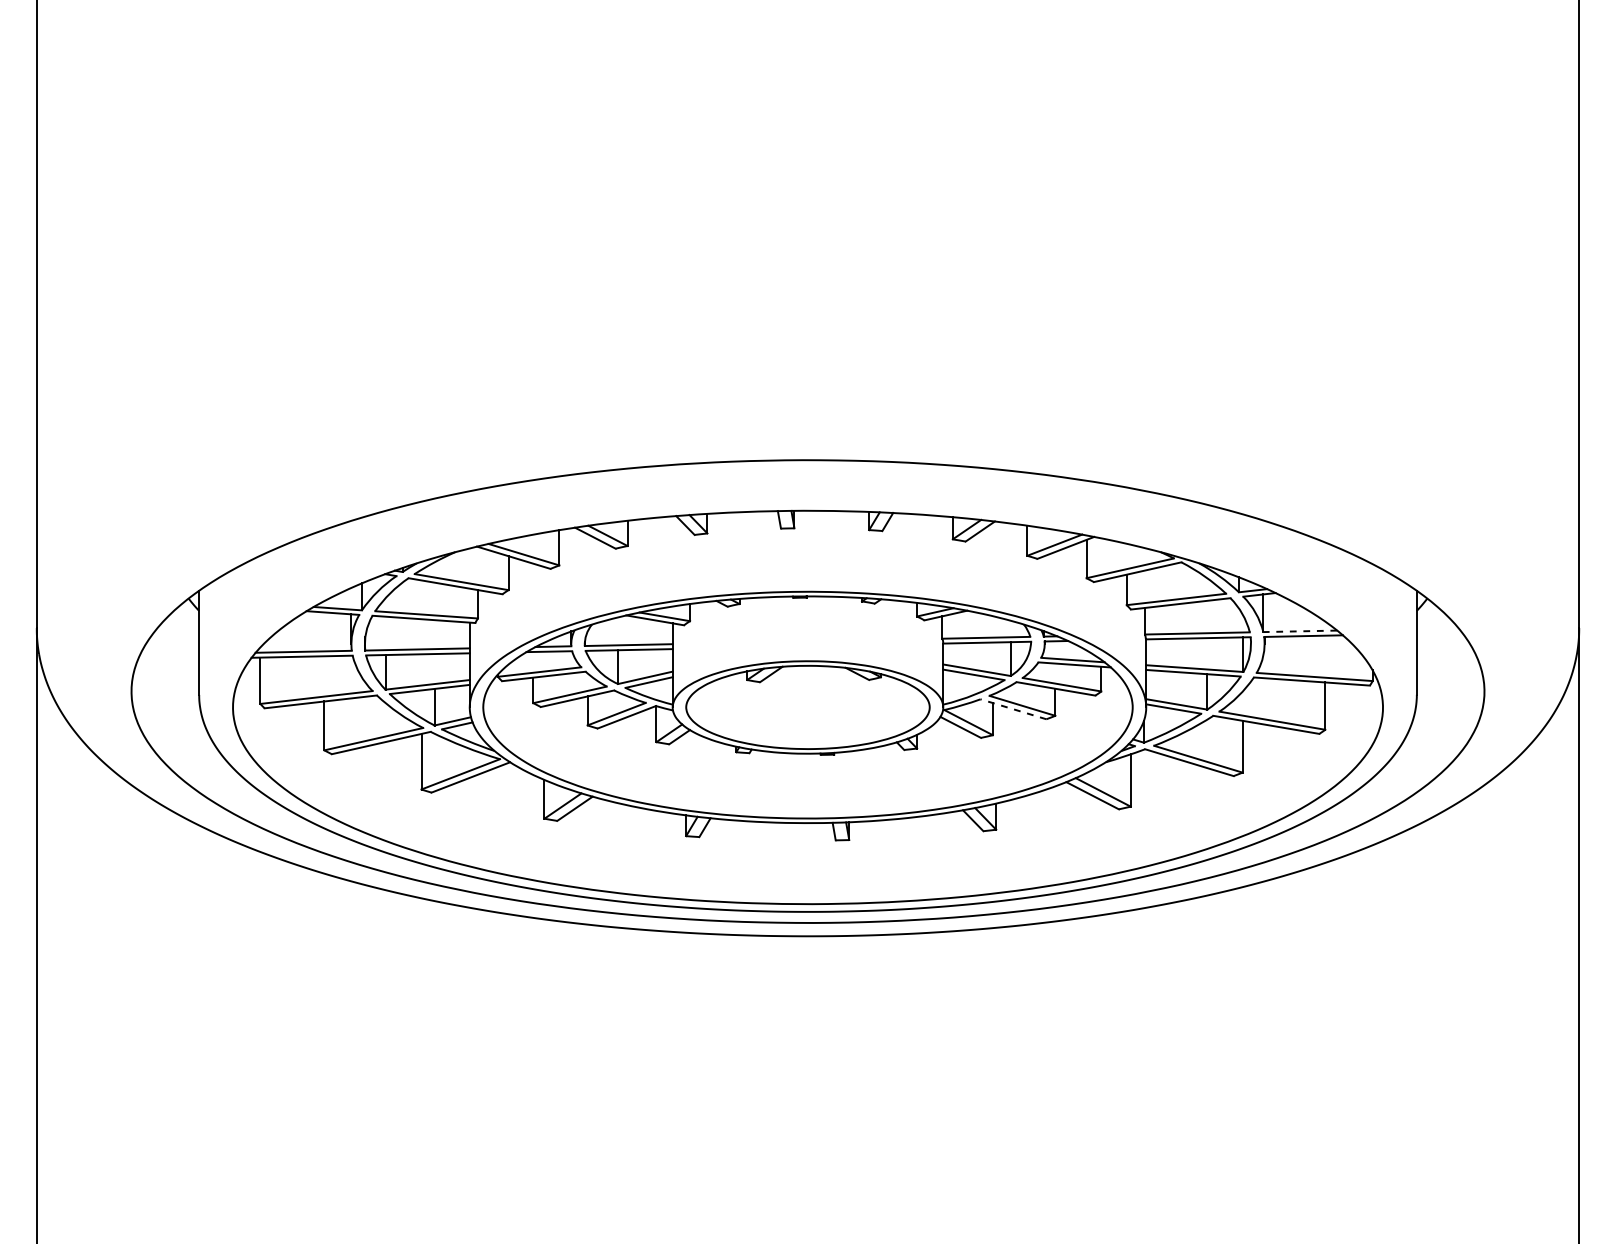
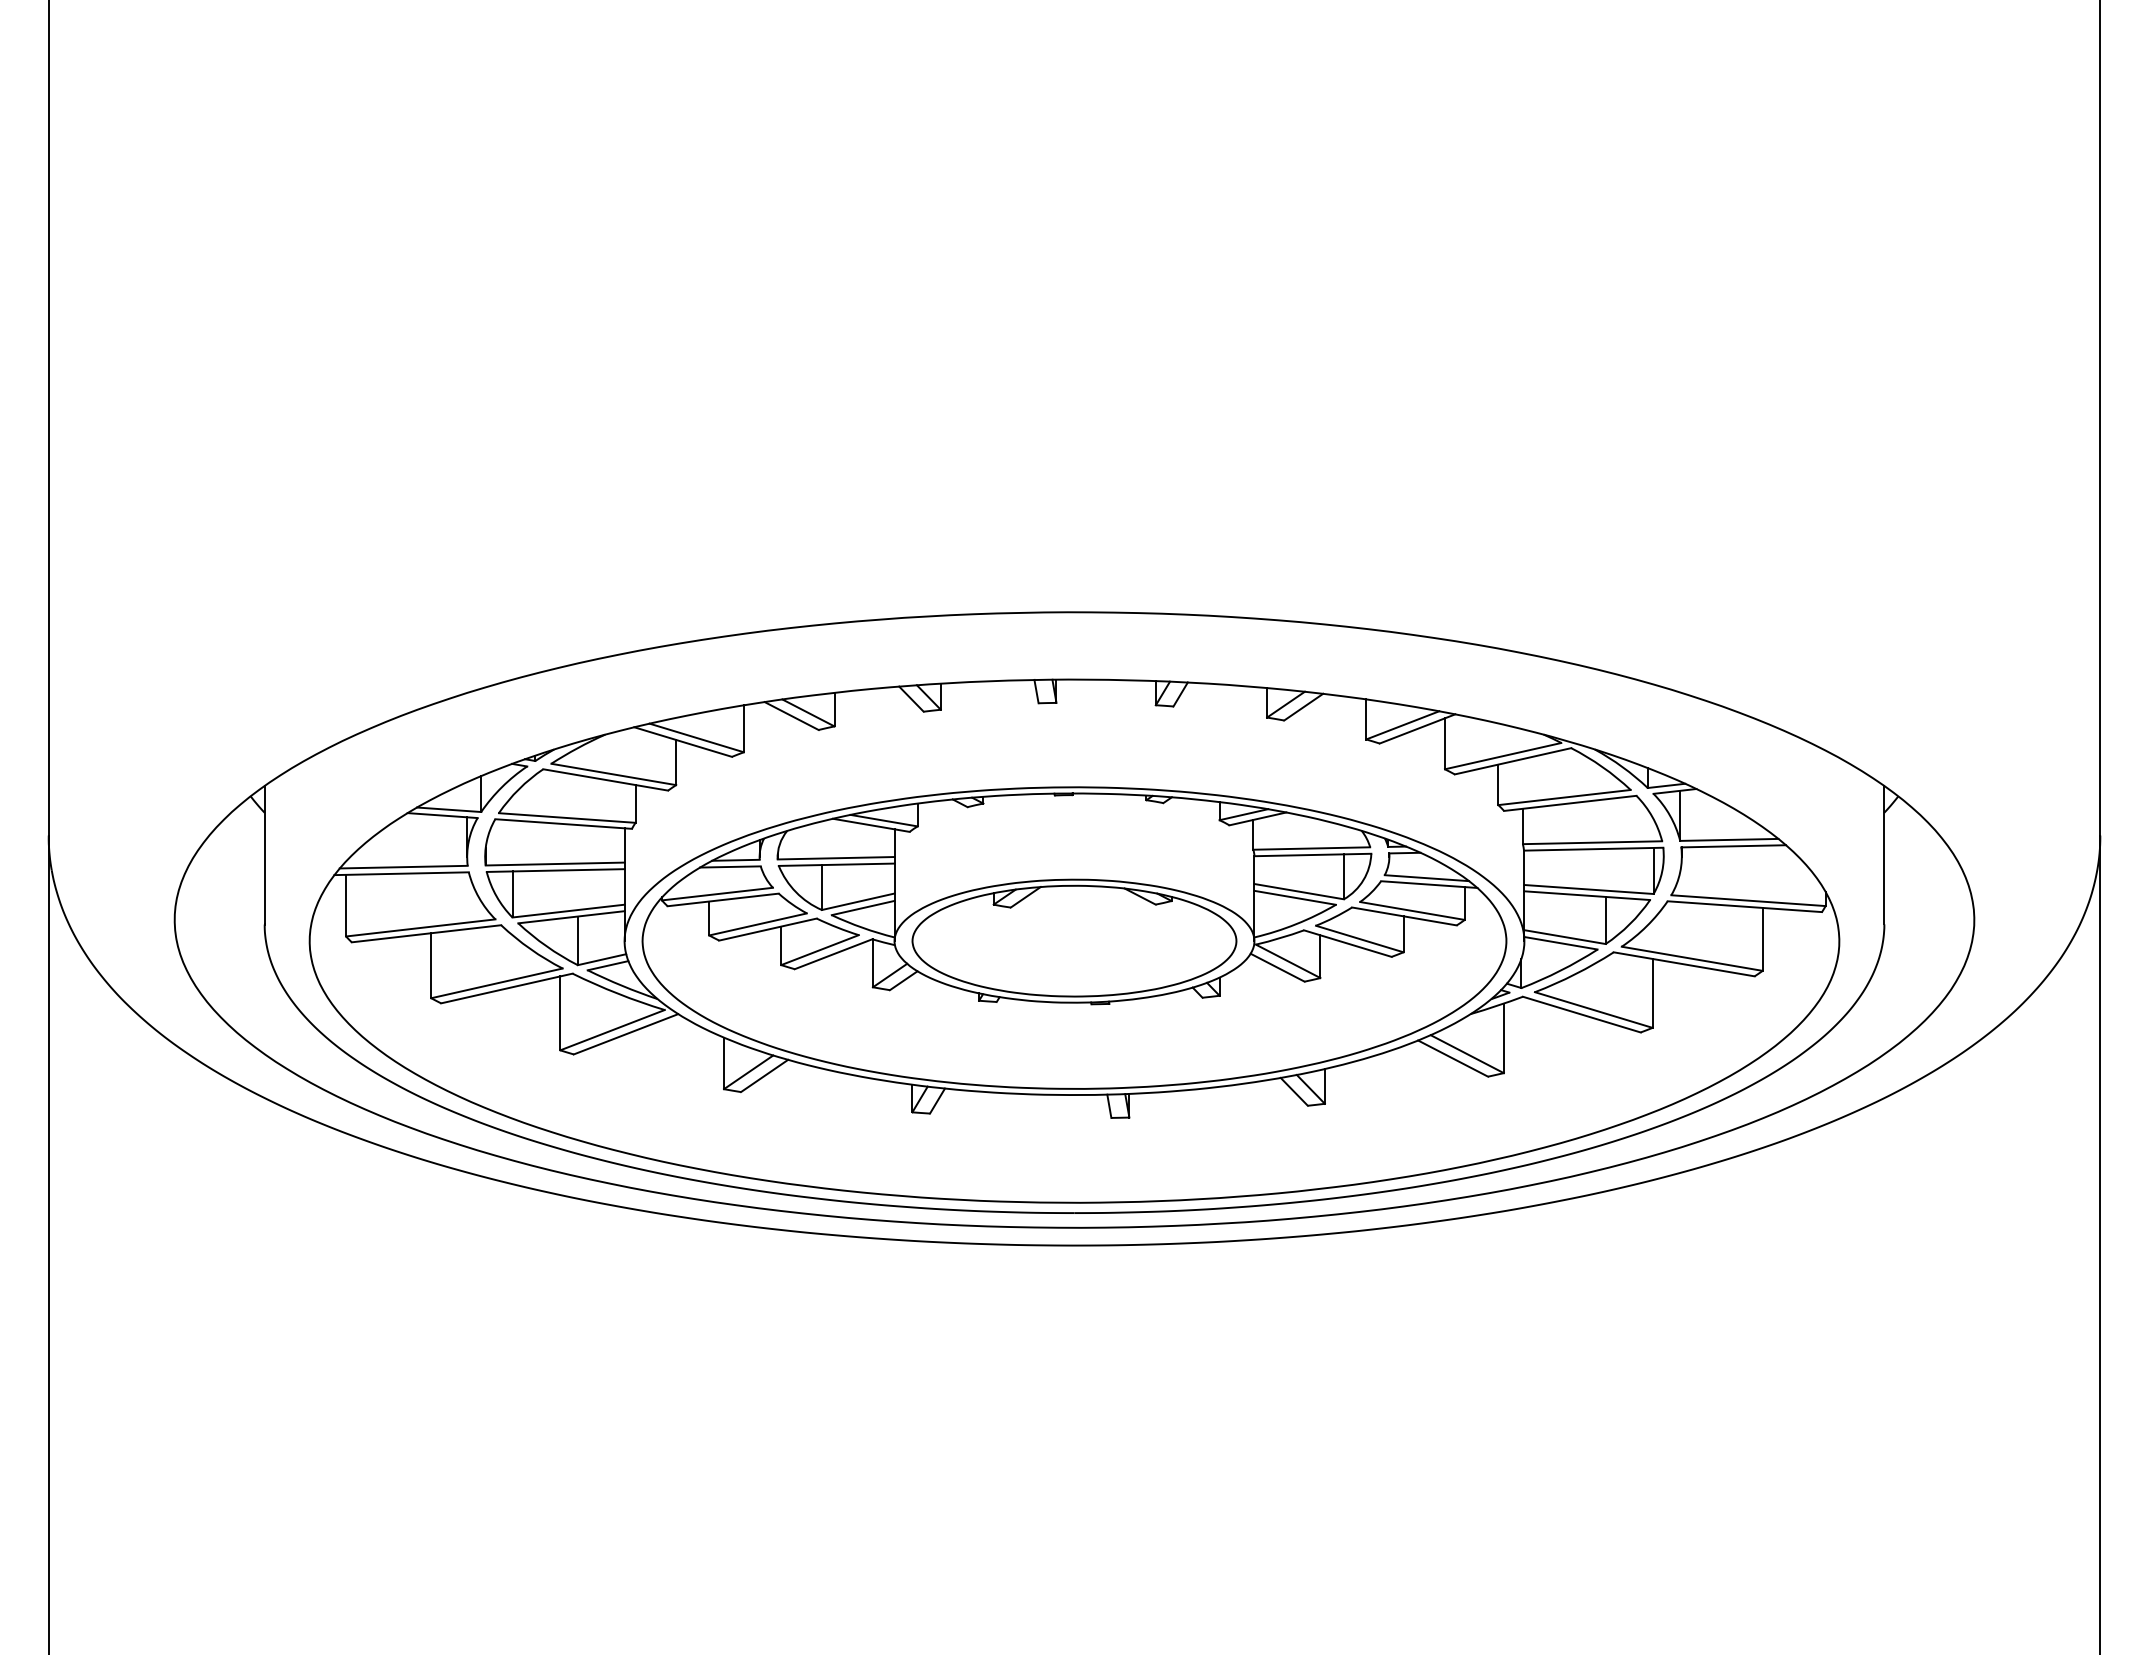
line: (1299, 631) -> (1728, 839), dashed -> solid
line: (1013, 709) -> (1347, 943), dashed -> solid

